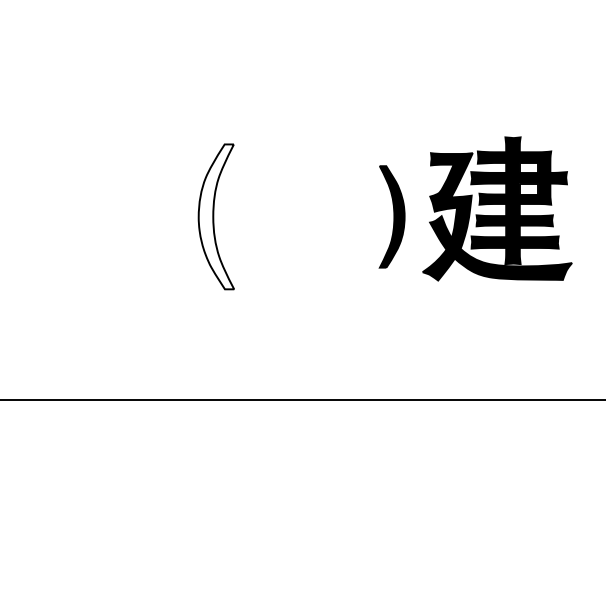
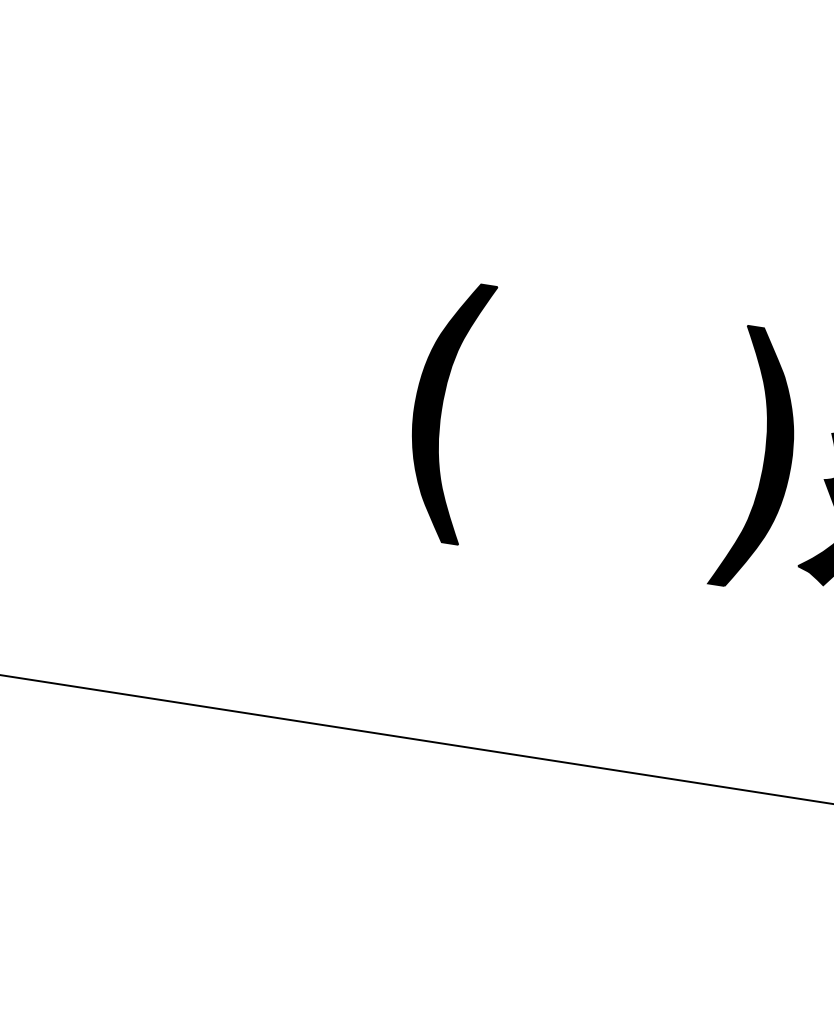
fill: (216, 216) -> (446, 410), added
part: (391, 216) -> (757, 458), size x1.43

